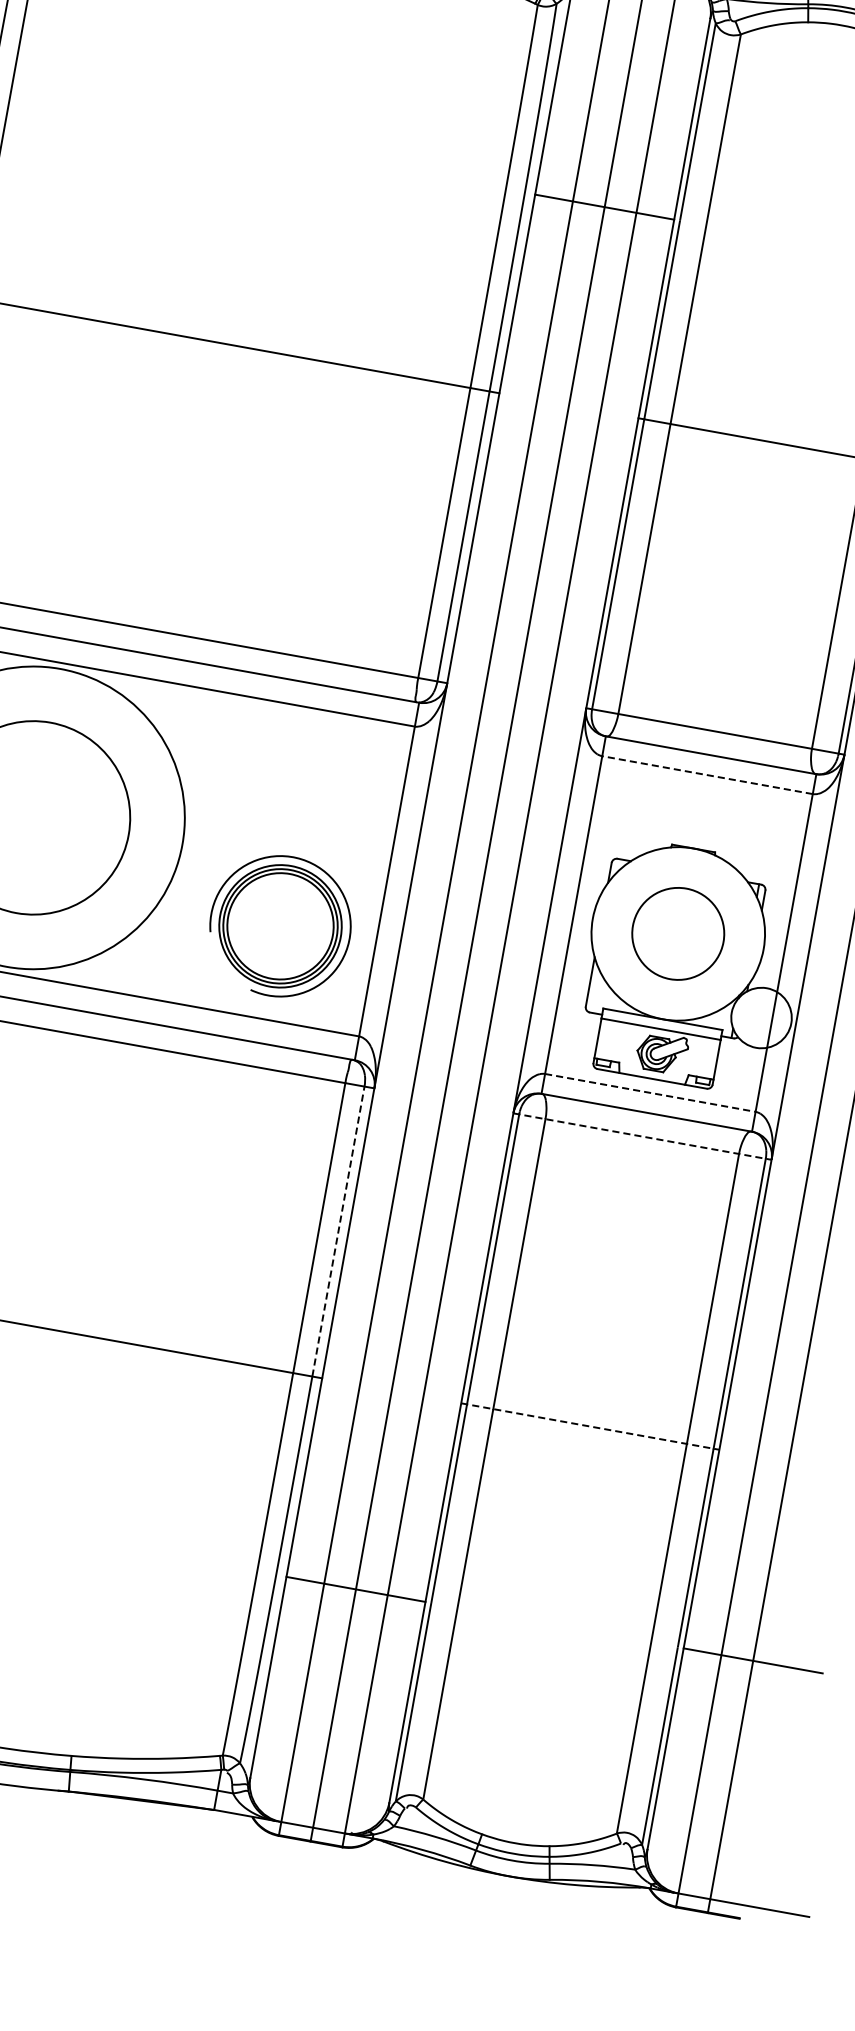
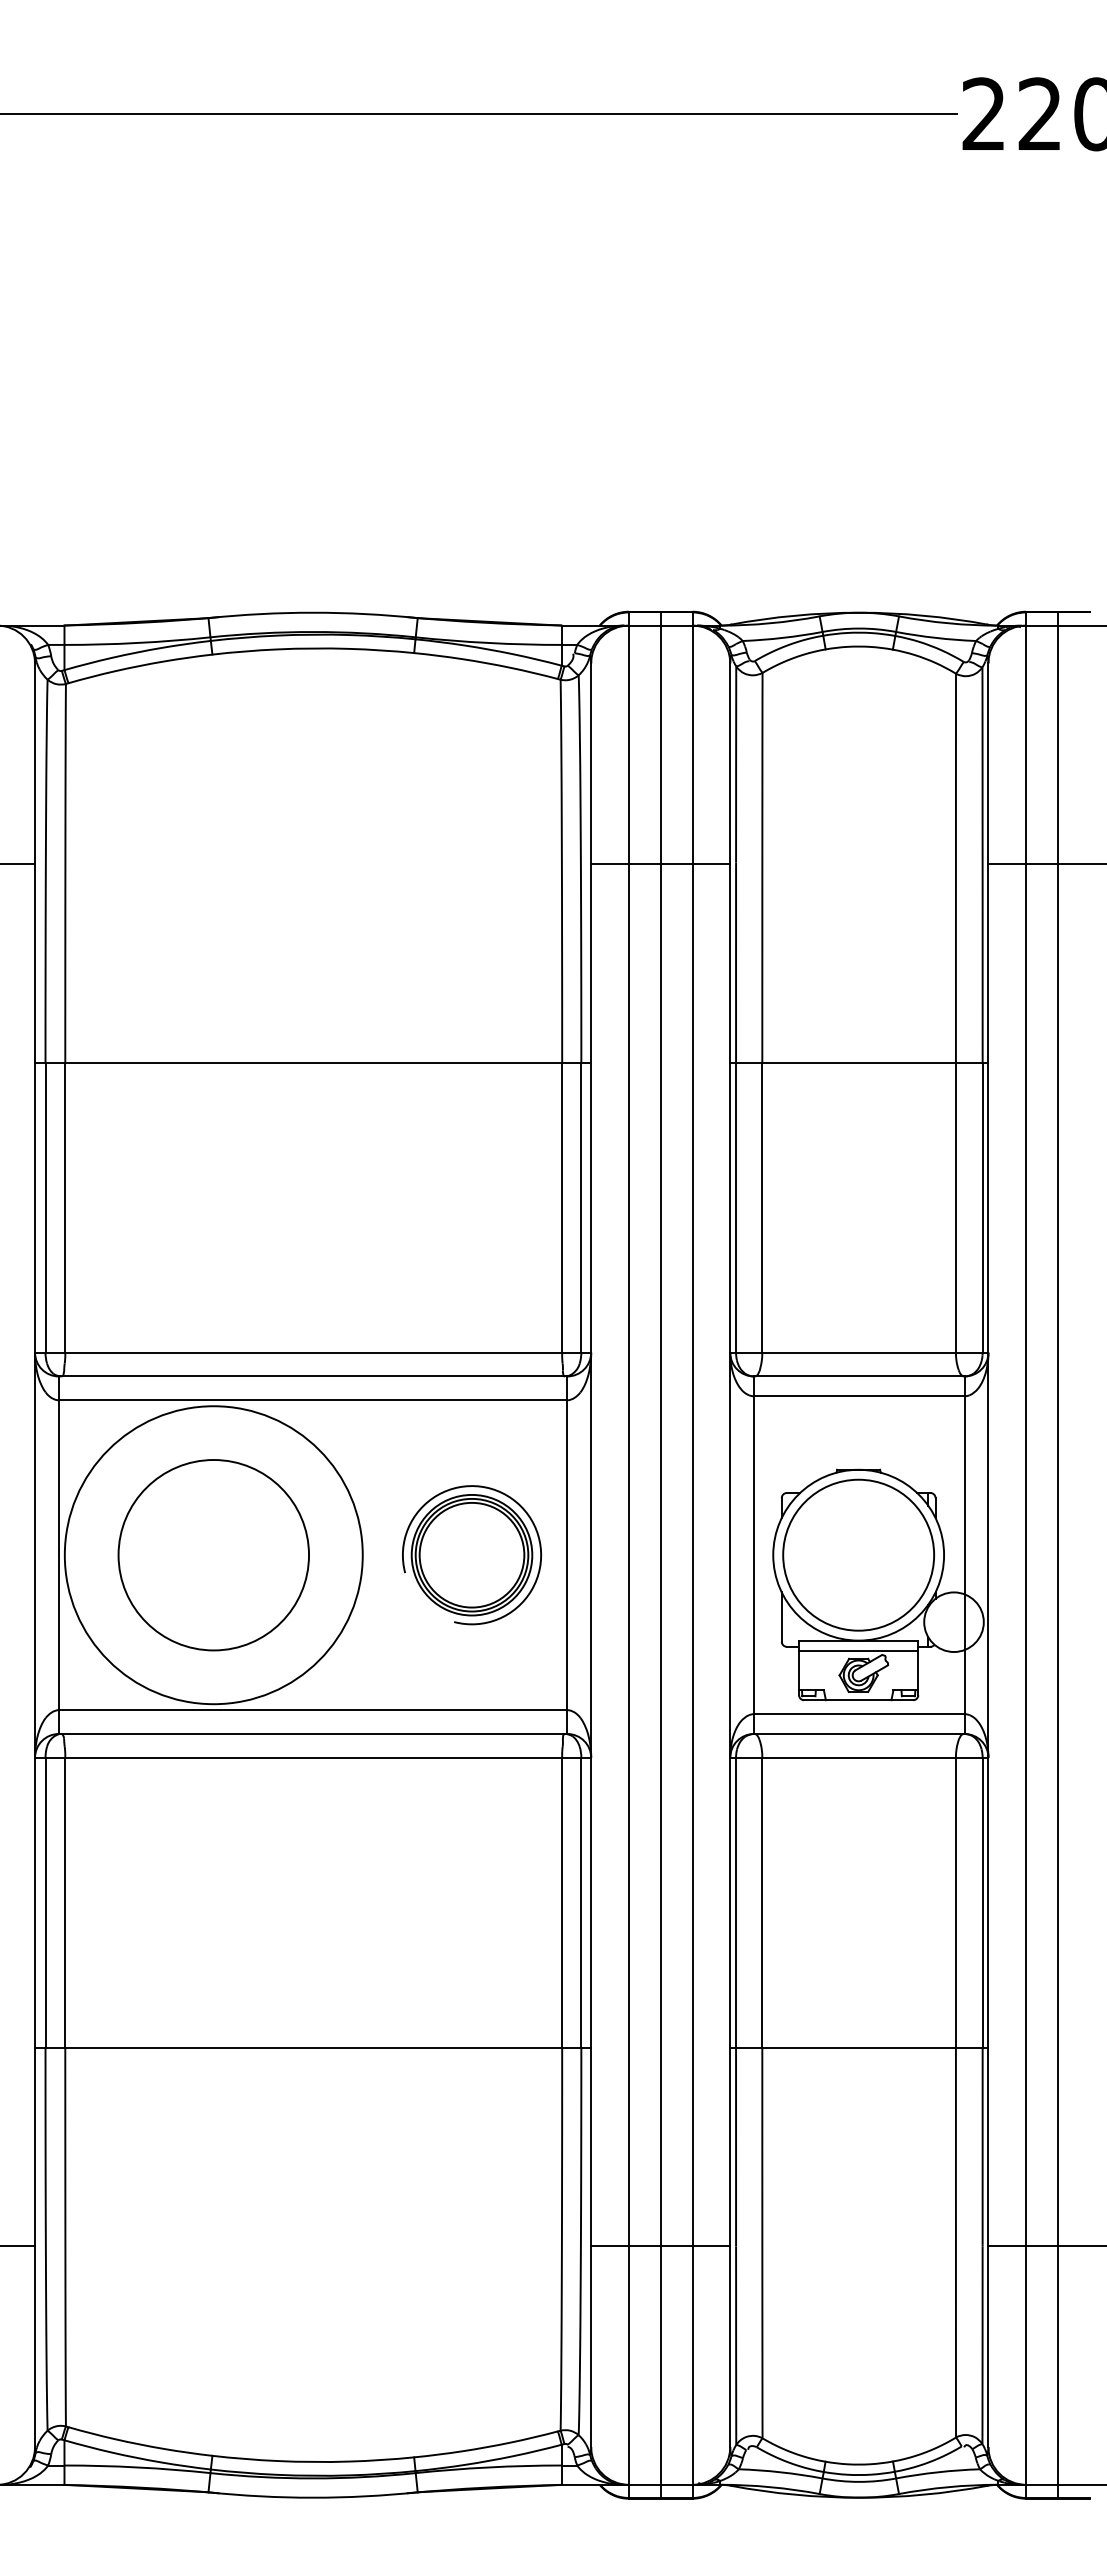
line: (706, 775) -> (858, 1396), dashed -> solid
part: (280, 926) -> (472, 1555), moved
circle: (678, 933) -> (858, 1554), size x1.67
line: (650, 1093) -> (859, 1714), dashed -> solid
line: (642, 1136) -> (859, 1757), dashed -> solid
line: (338, 1231) -> (581, 1902), dashed -> solid
line: (590, 1426) -> (859, 2047), dashed -> solid

